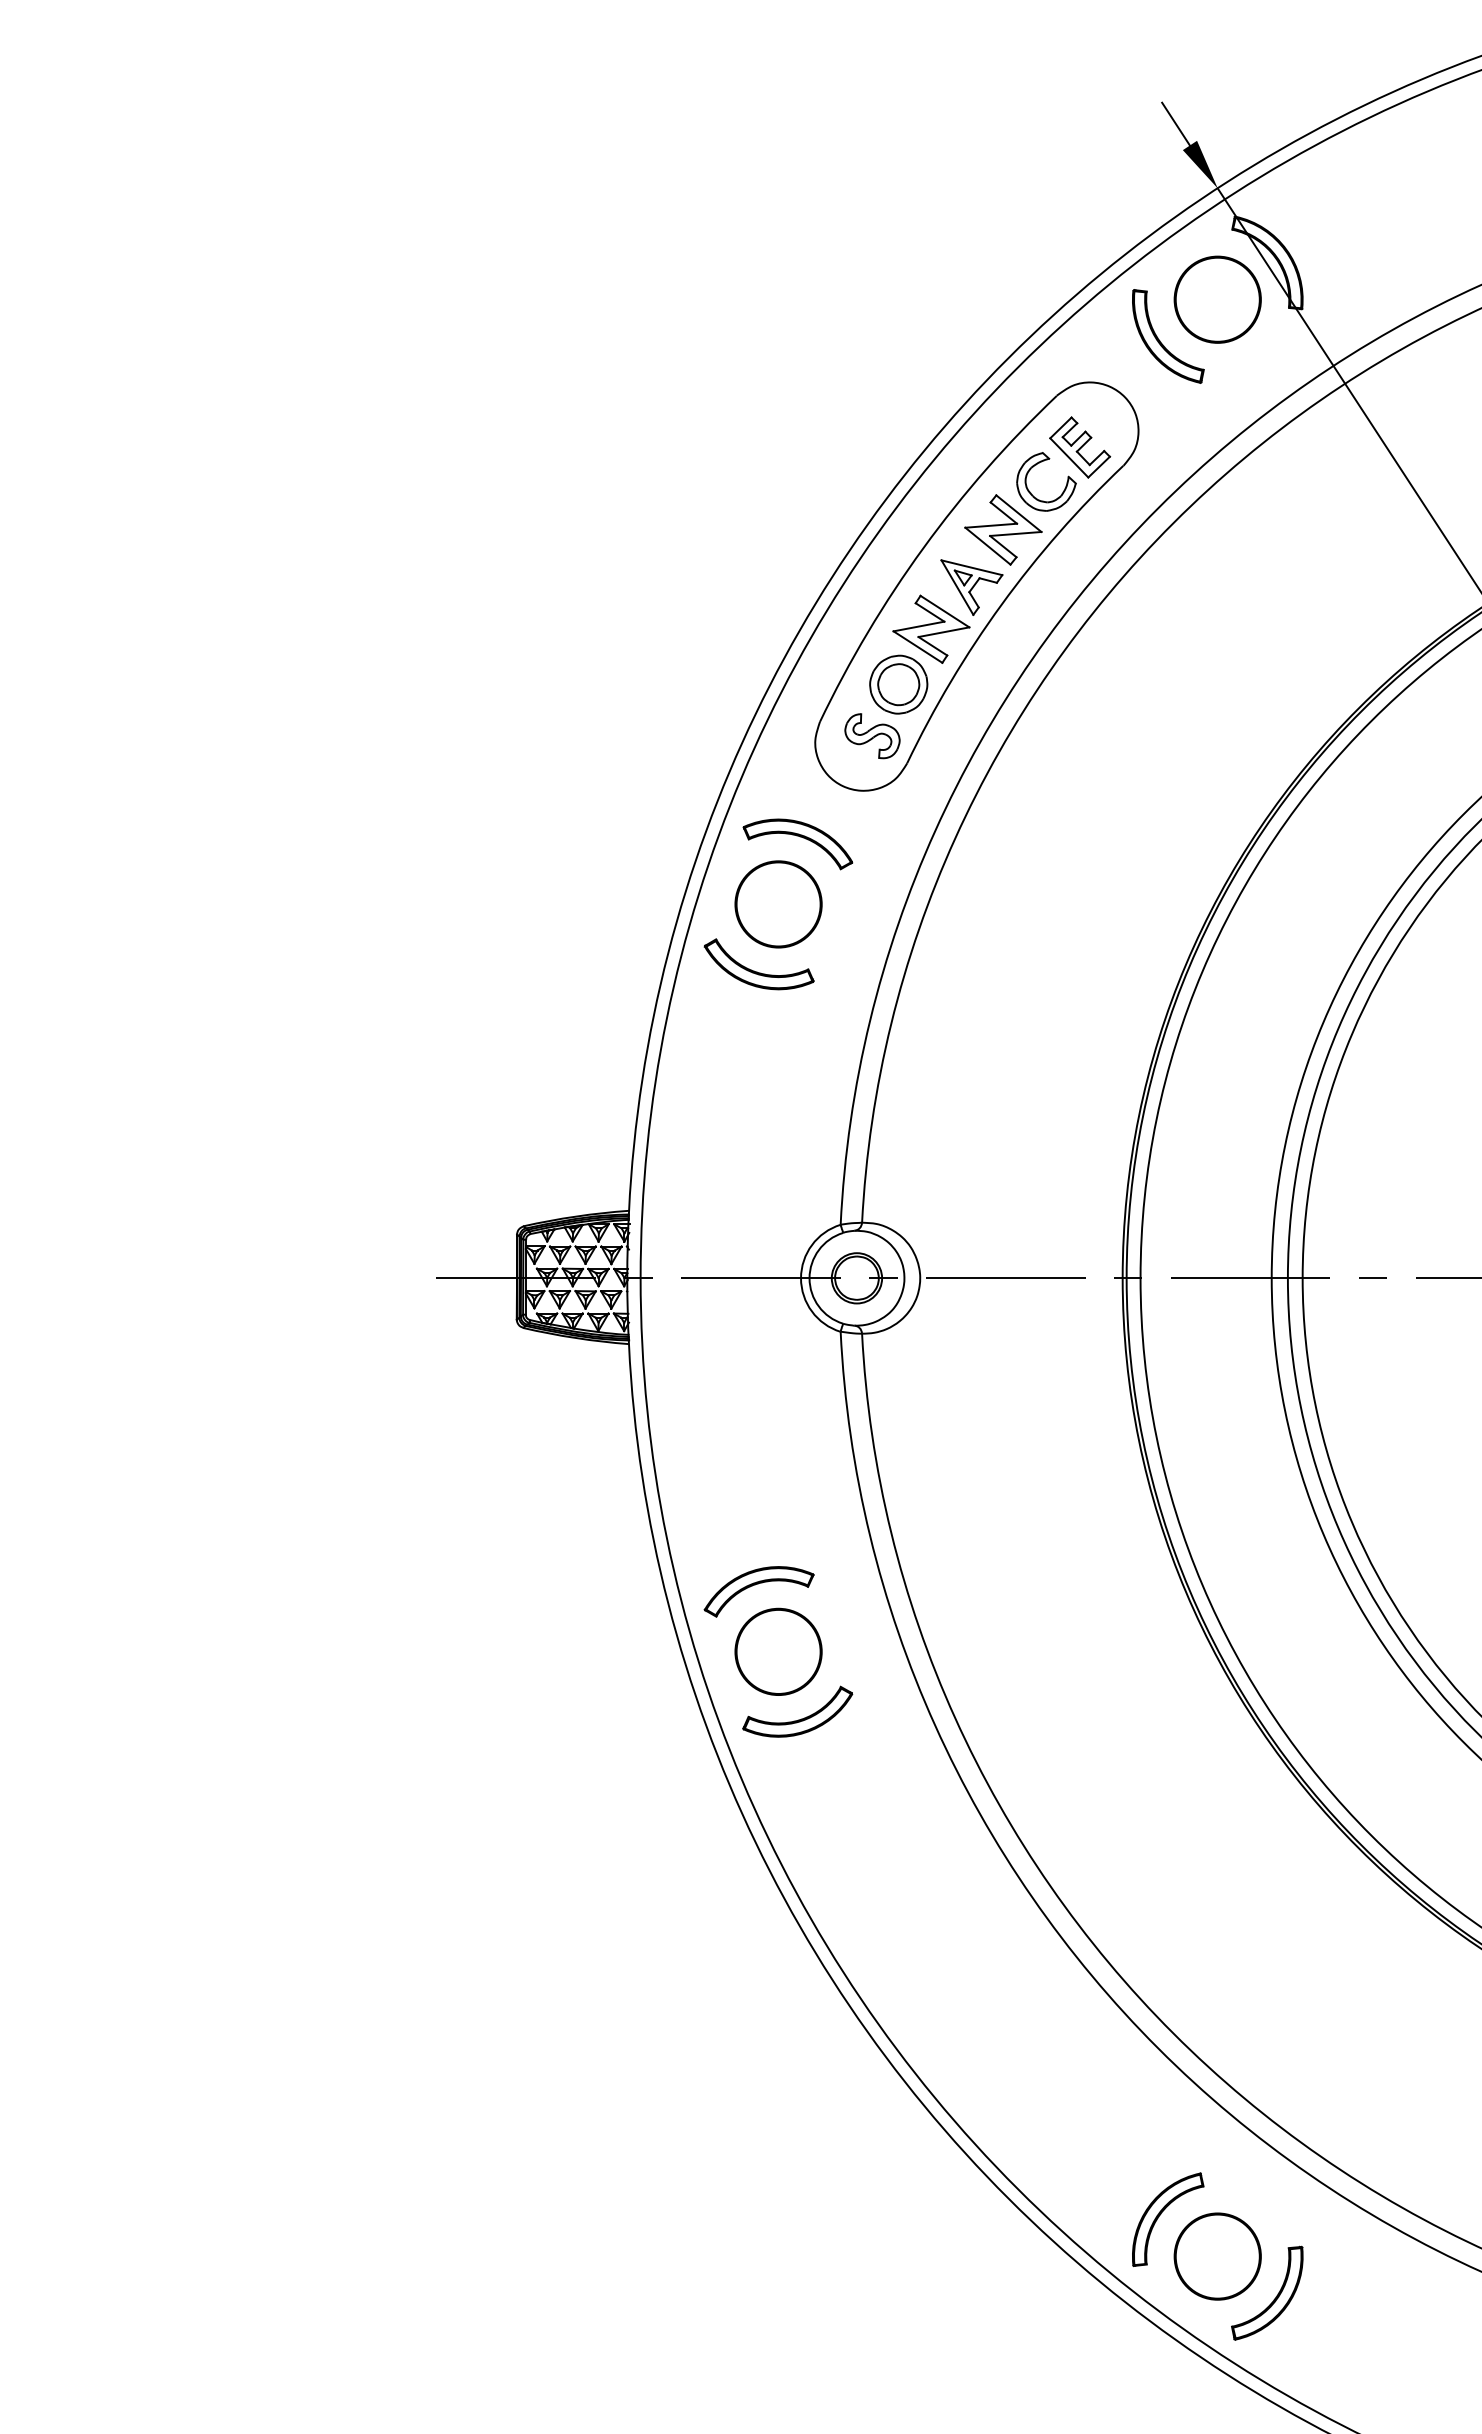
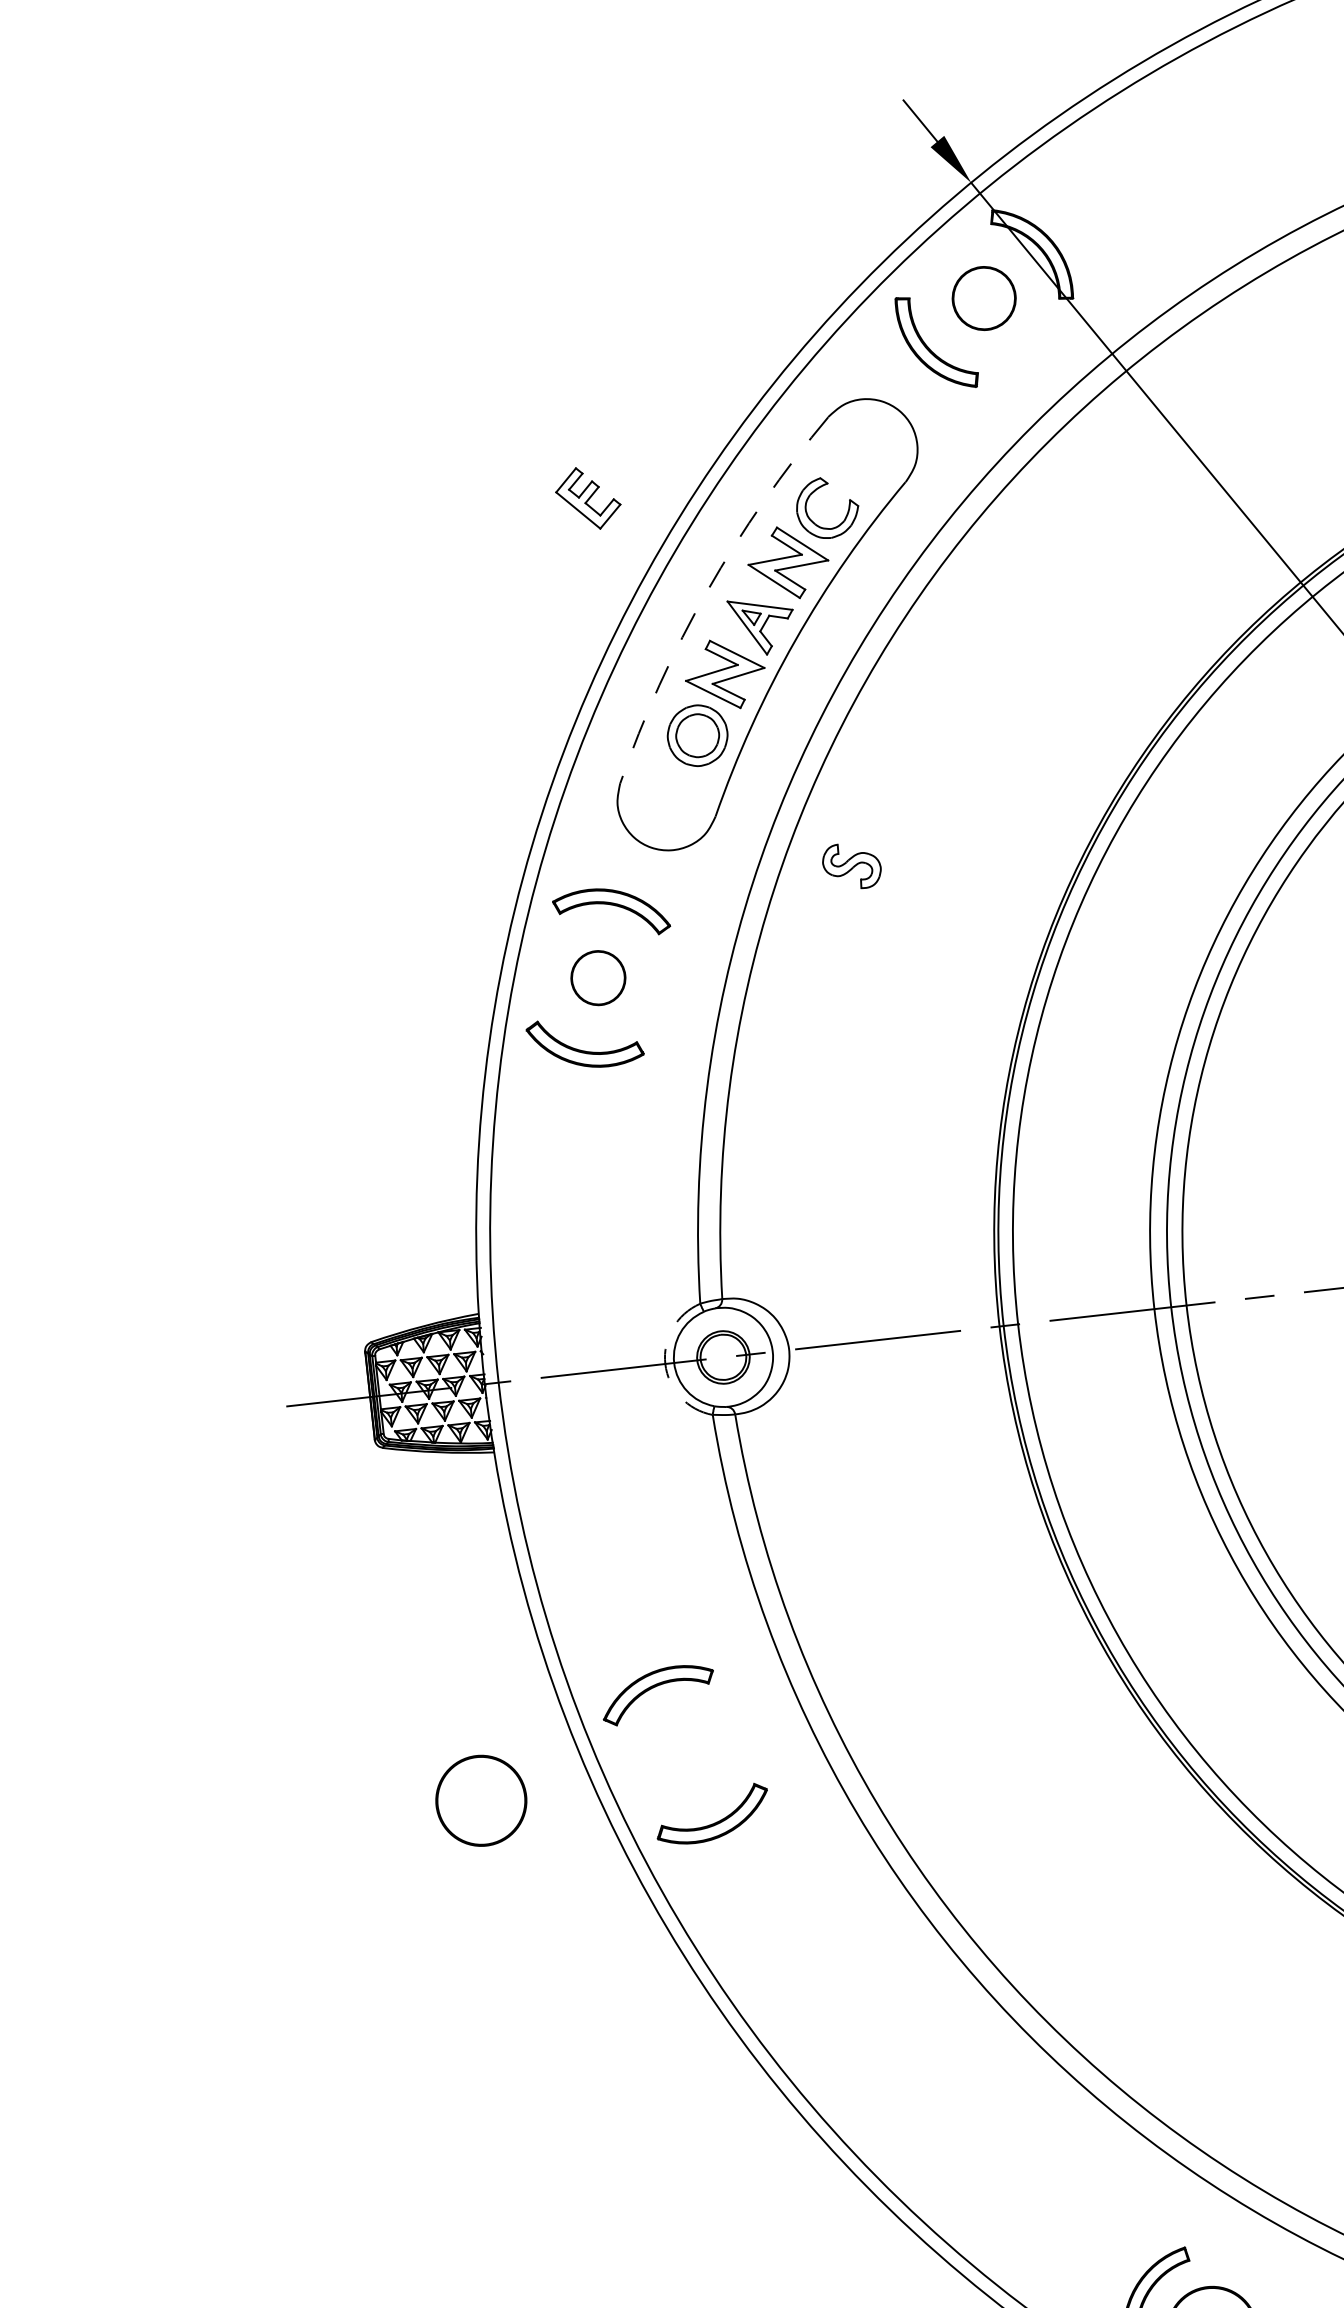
part: (1217, 299) -> (983, 298), size x0.7
part: (1080, 447) -> (588, 498), moved
arc: (923, 547) -> (707, 590), solid -> dashed
part: (872, 736) -> (852, 866), moved
circle: (778, 904) -> (598, 978), size x0.6
arc: (801, 1278) -> (665, 1364), solid -> dashed
part: (778, 1651) -> (481, 1800), moved

